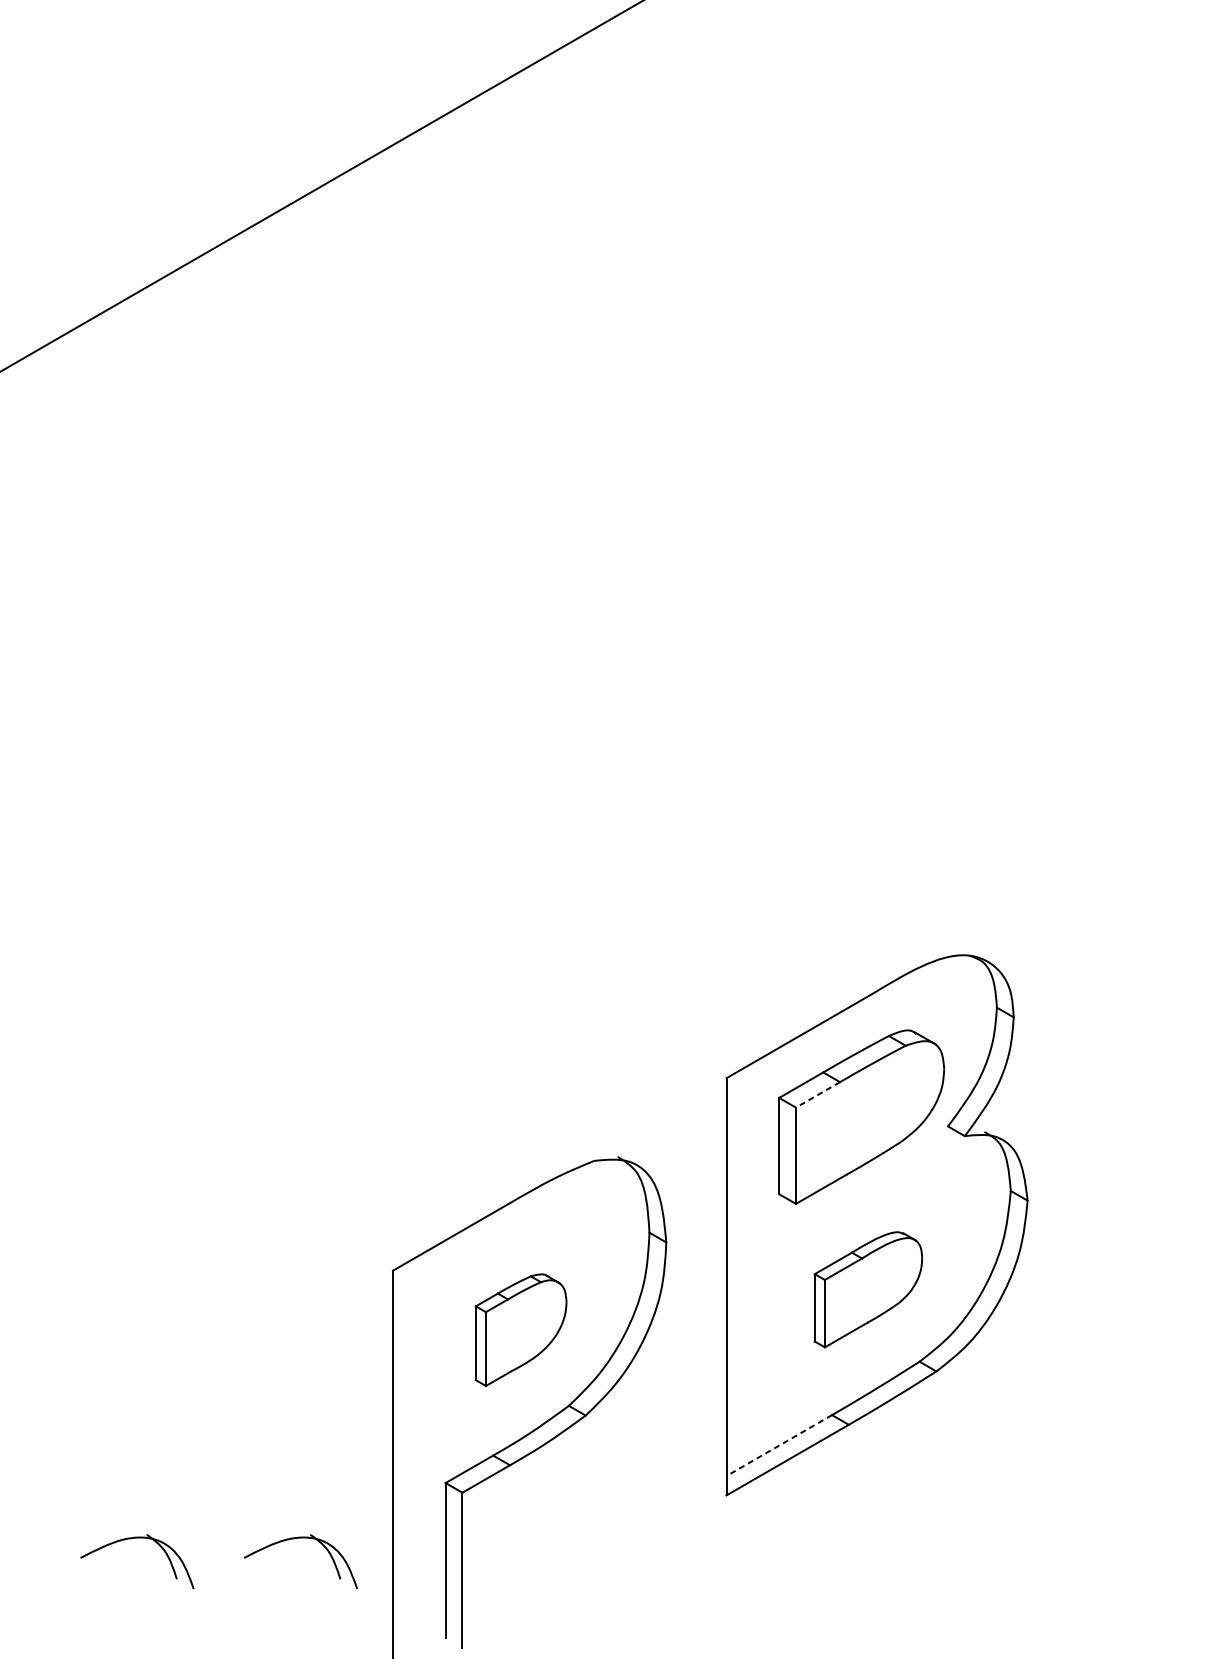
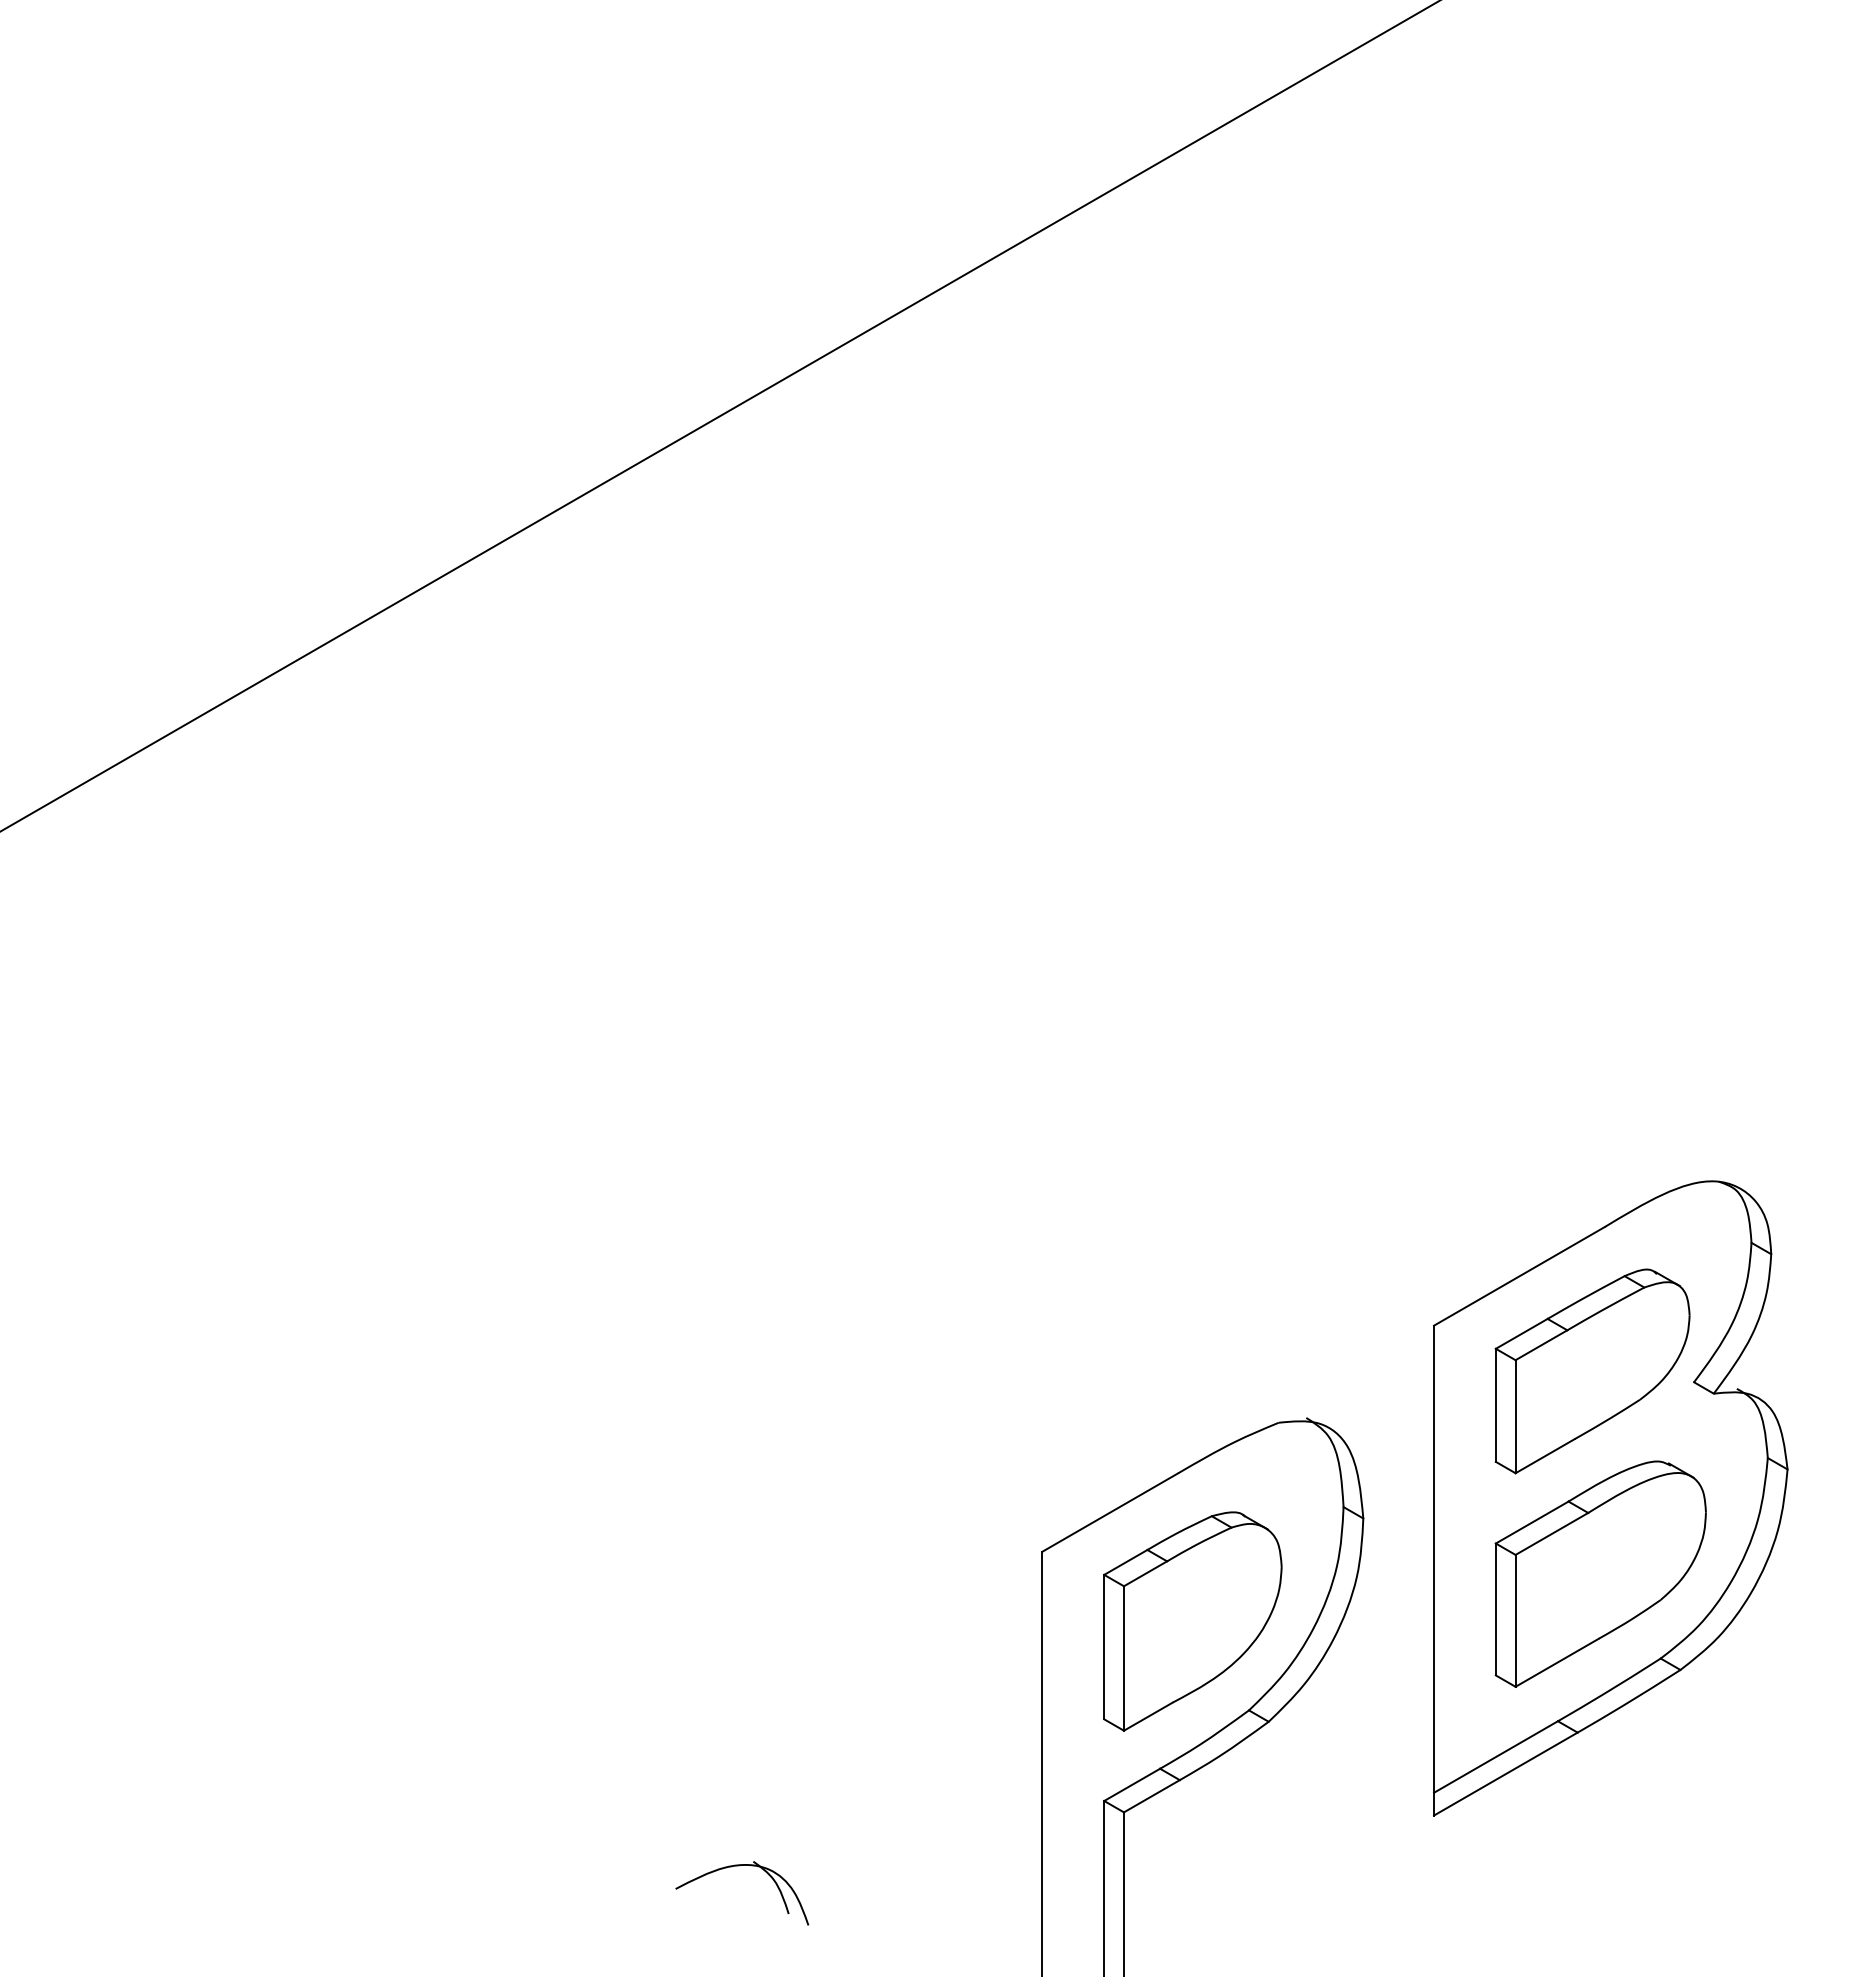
line: (818, 1095) -> (1541, 1345), dashed -> solid
part: (868, 1289) -> (1600, 1573), size x1.67
part: (520, 1330) -> (1192, 1621), size x1.67
line: (778, 1445) -> (1495, 1757), dashed -> solid
part: (298, 1538) -> (931, 1866), removed

